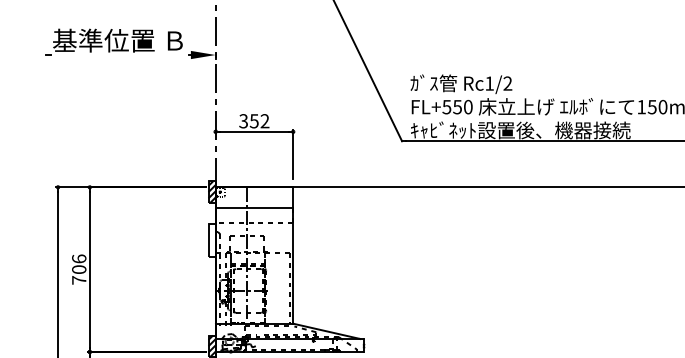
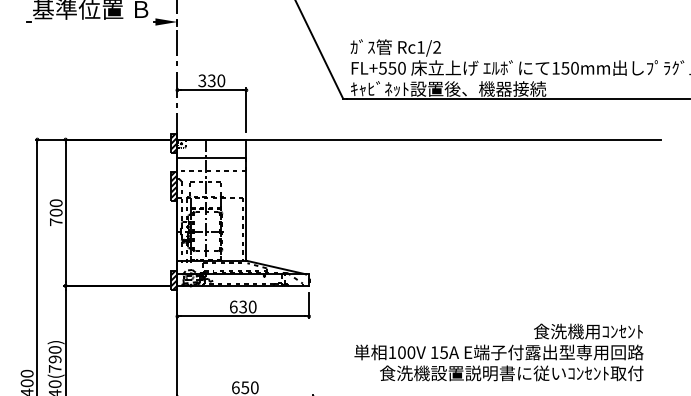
text: (259, 120) -> (216, 80), 352 -> 330
hatch: (212, 240) -> (174, 186), added
text: (78, 259) -> (55, 203), 706 -> 700

